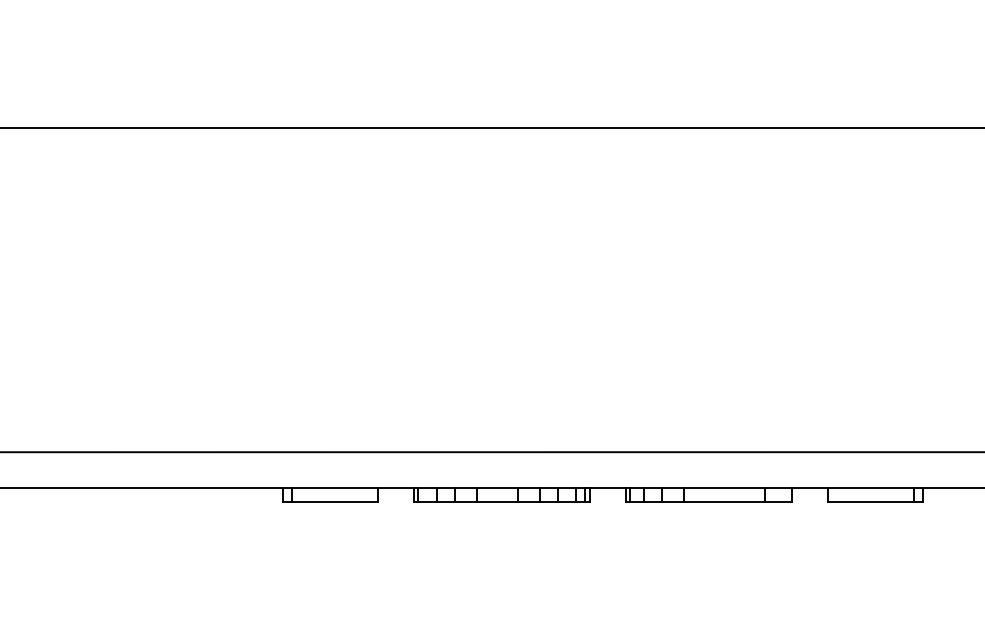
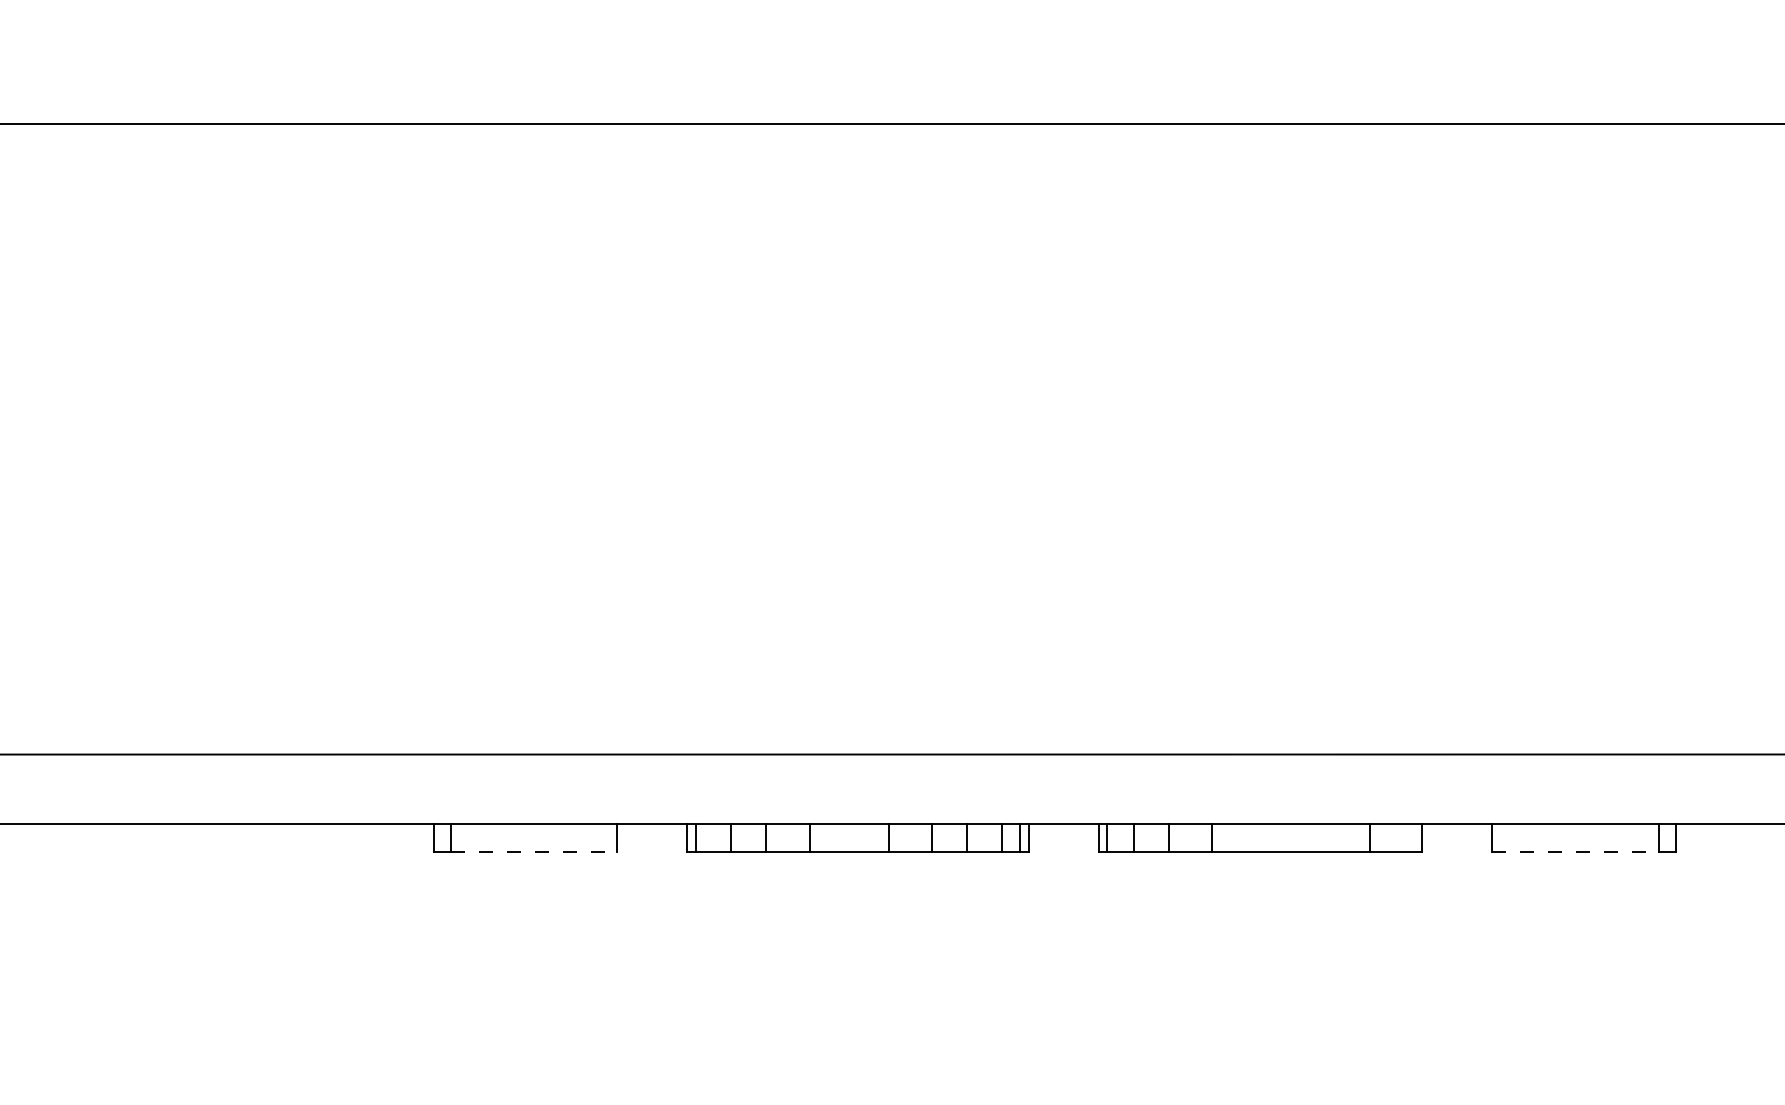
line: (335, 502) -> (534, 852), solid -> dashed
line: (871, 502) -> (1576, 852), solid -> dashed

